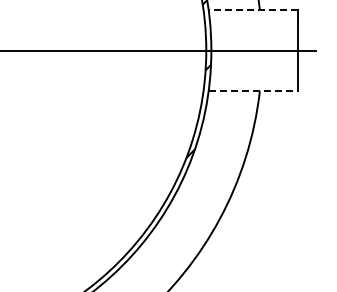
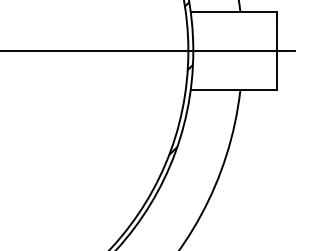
line: (253, 9) -> (234, 11), dashed -> solid
line: (253, 91) -> (234, 90), dashed -> solid

